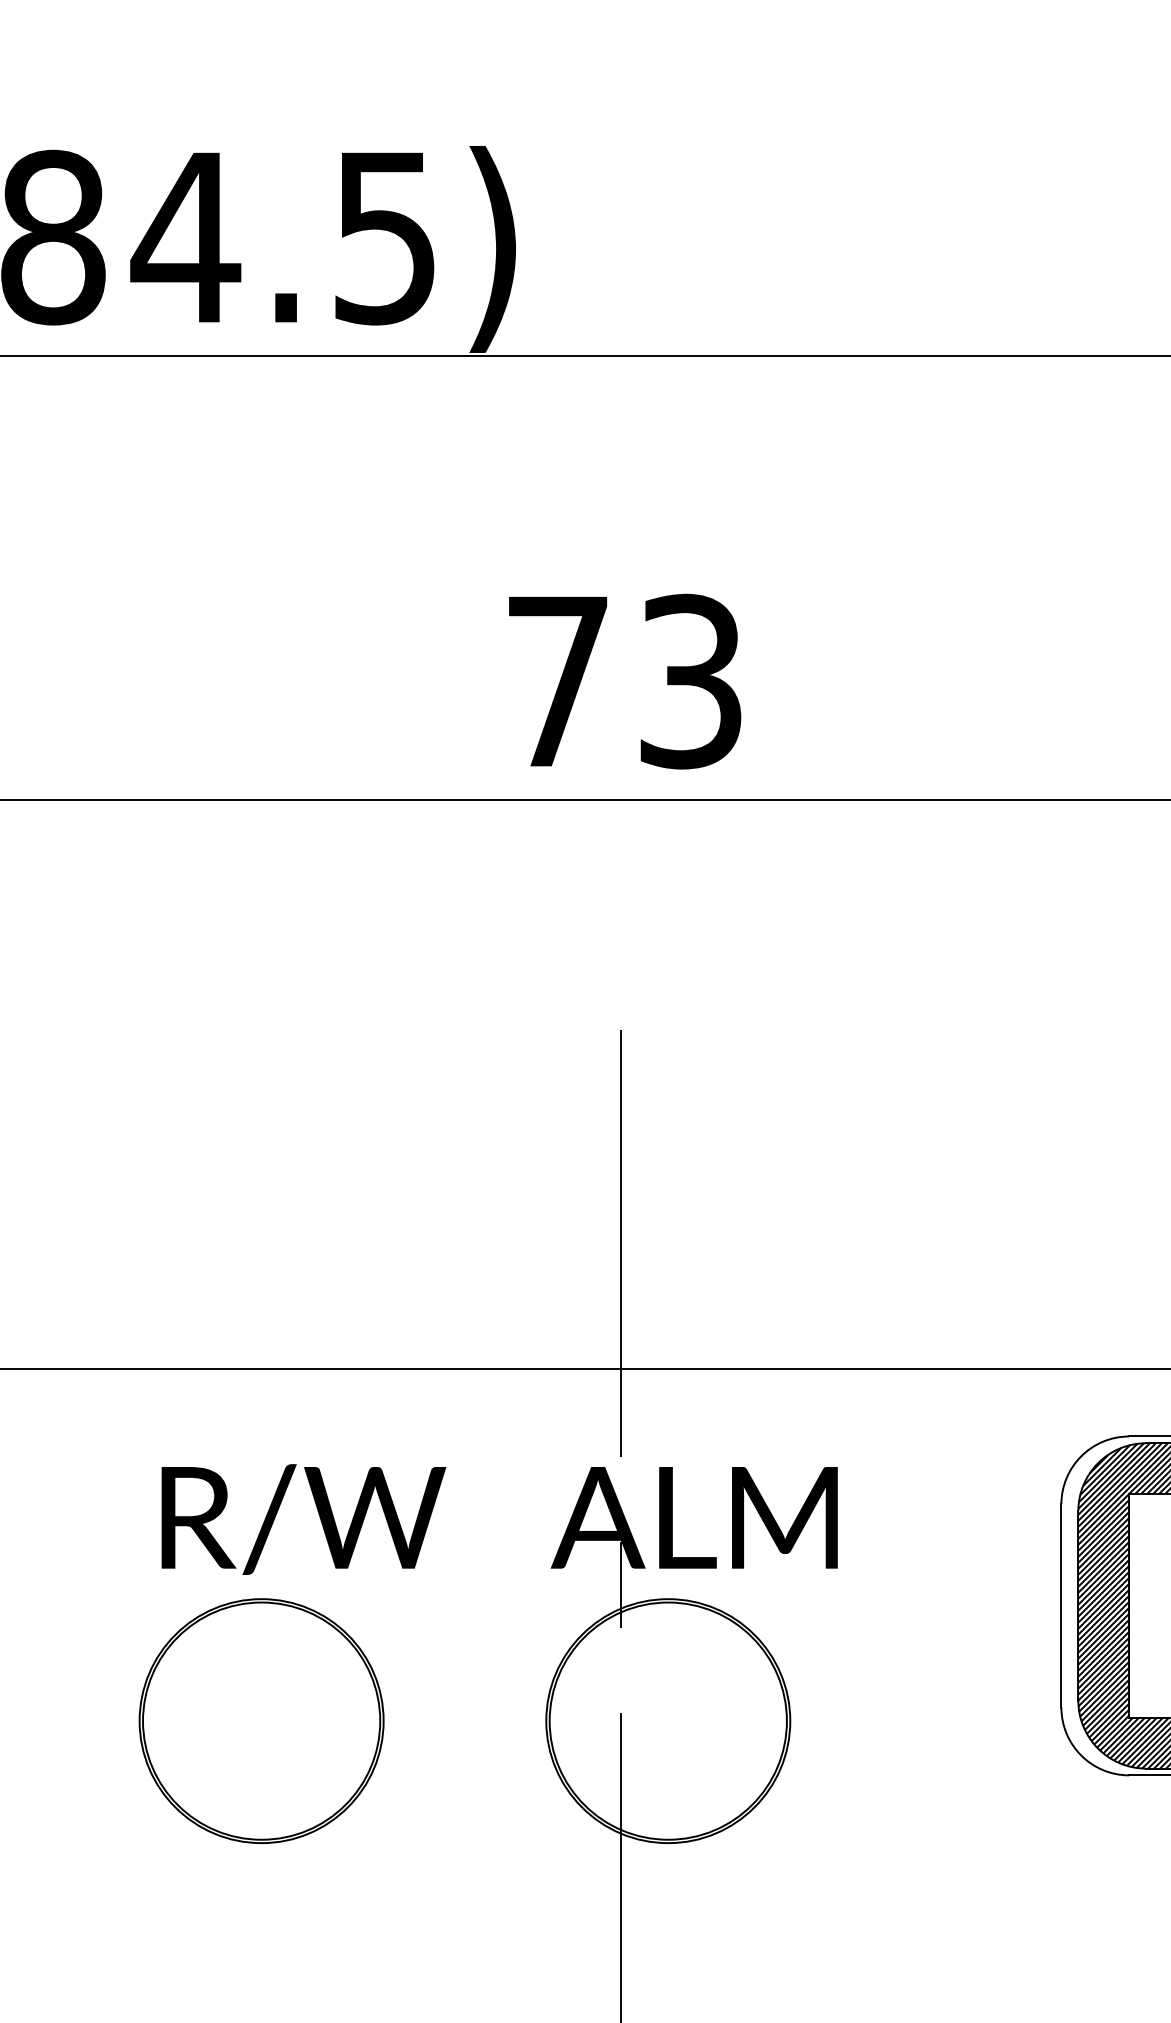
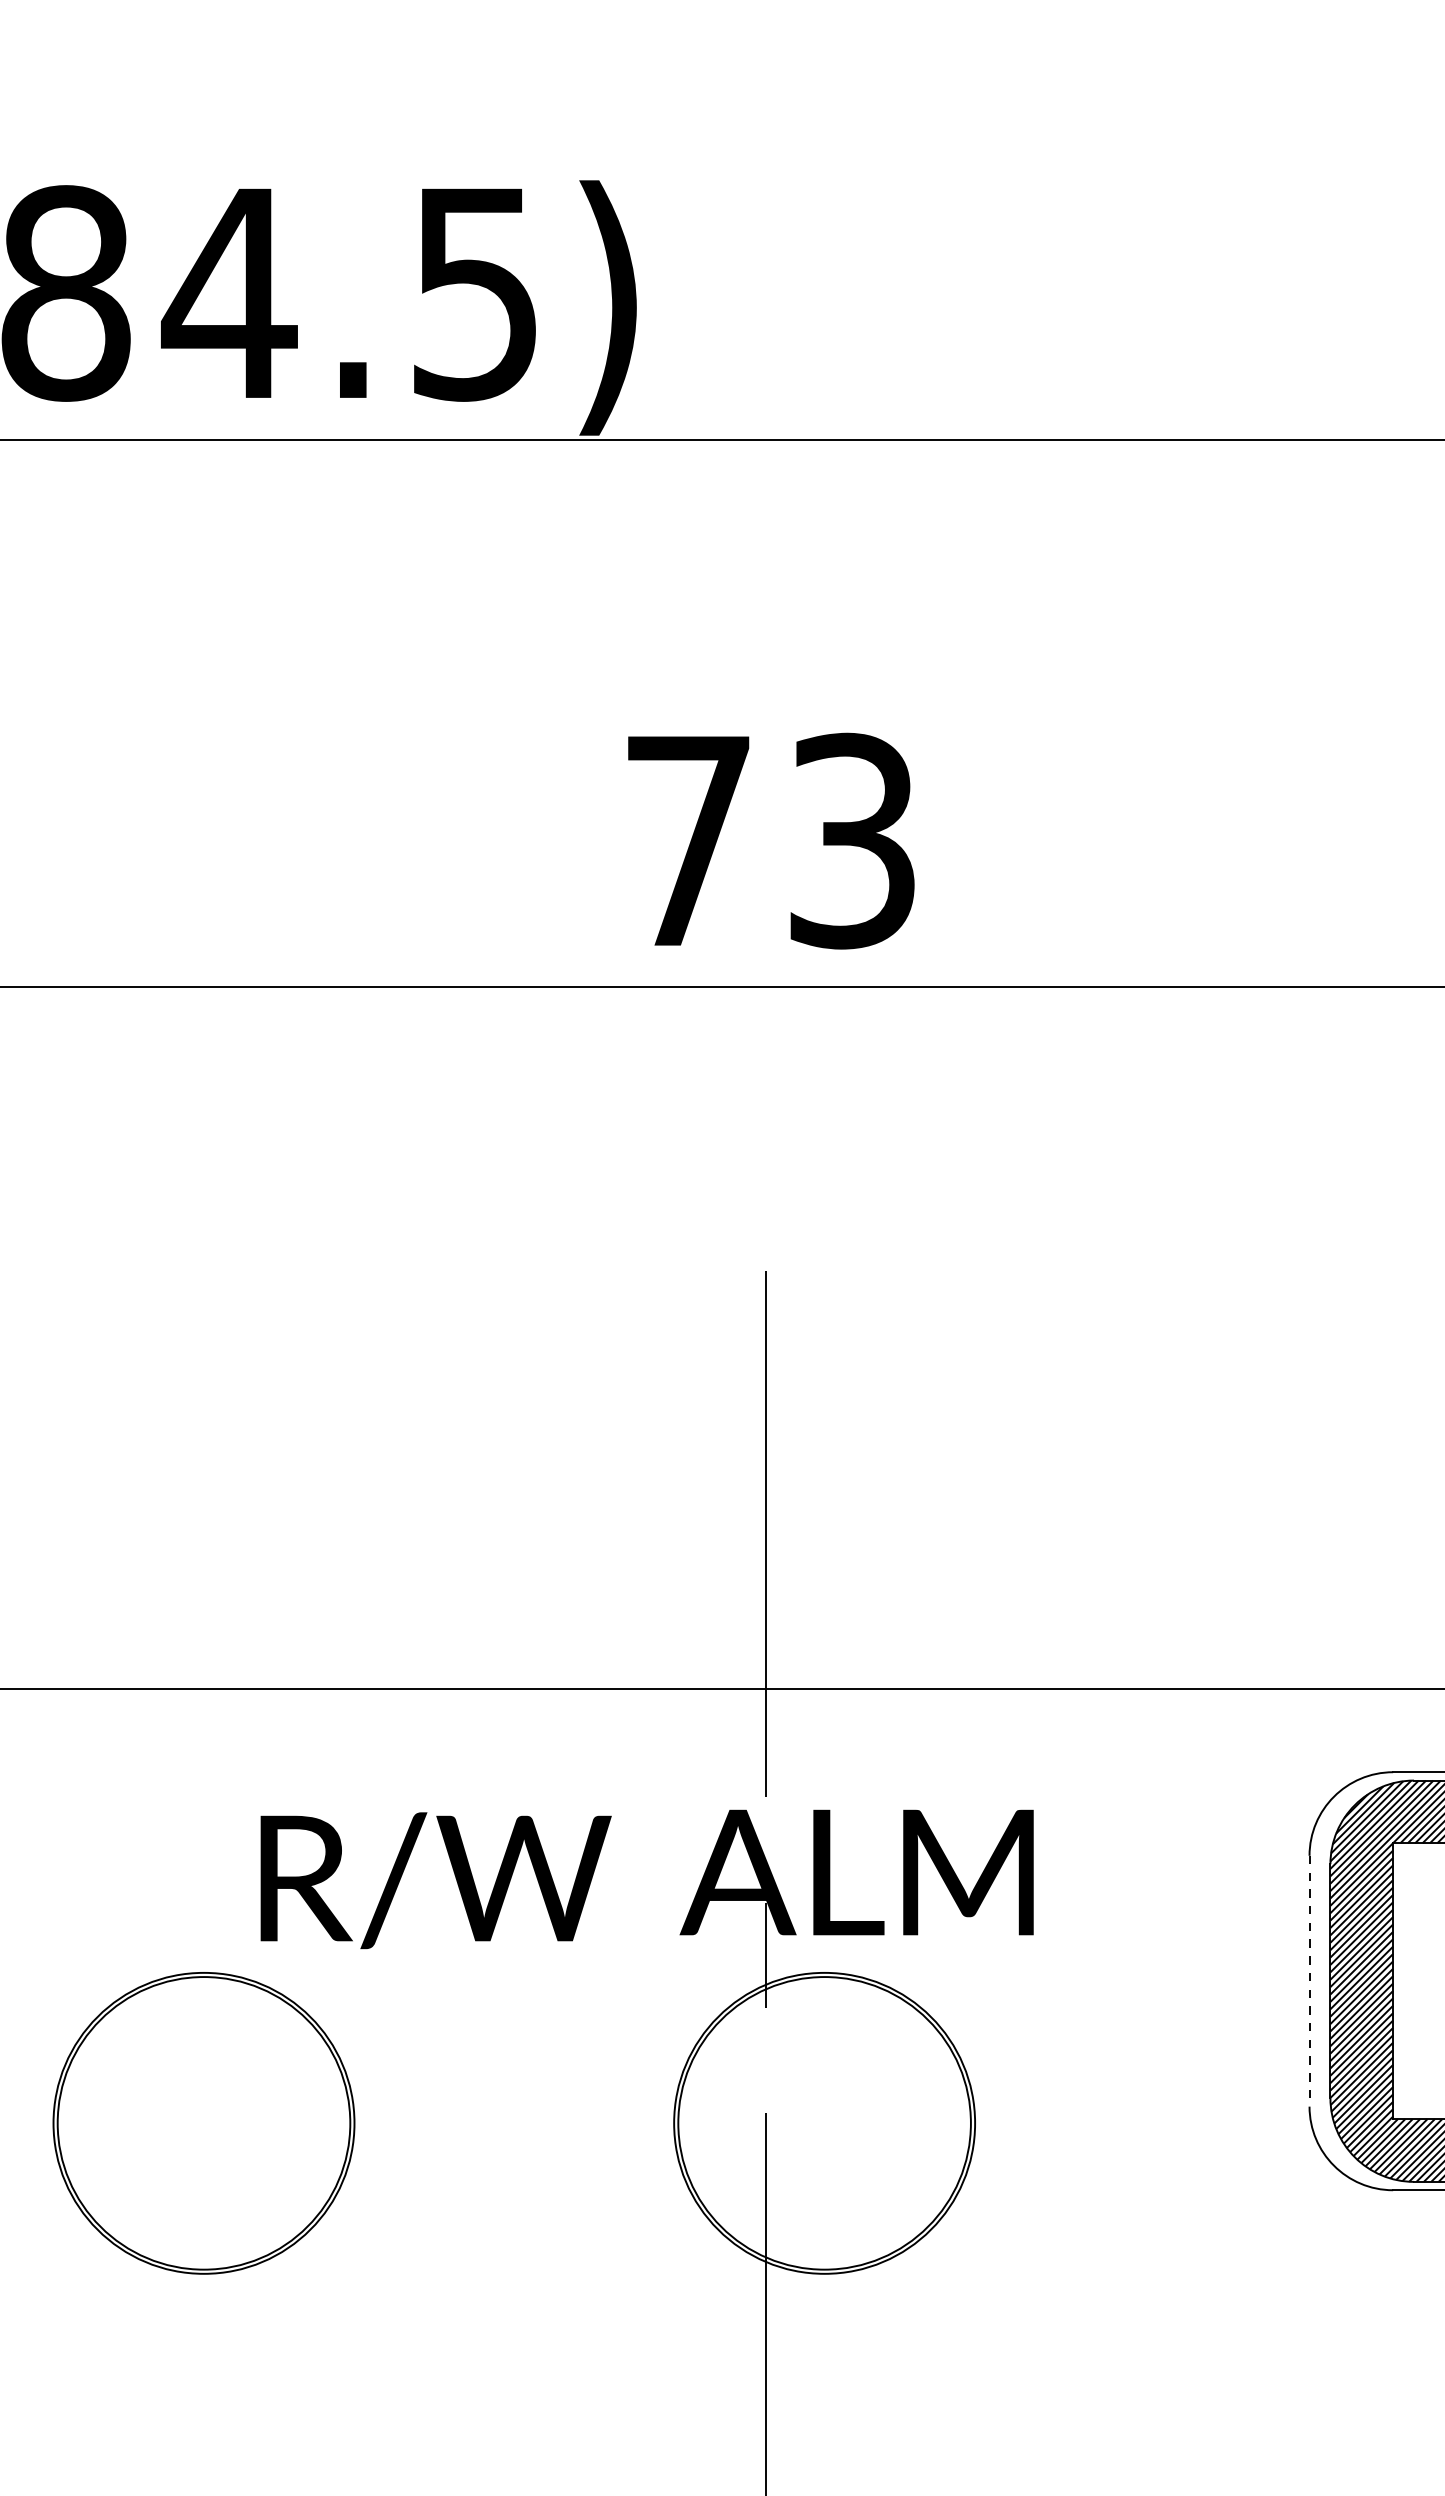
text: (303, 1519) -> (435, 1880), moved
line: (1061, 1606) -> (1309, 1981), solid -> dashed
part: (261, 1721) -> (203, 2123), moved

